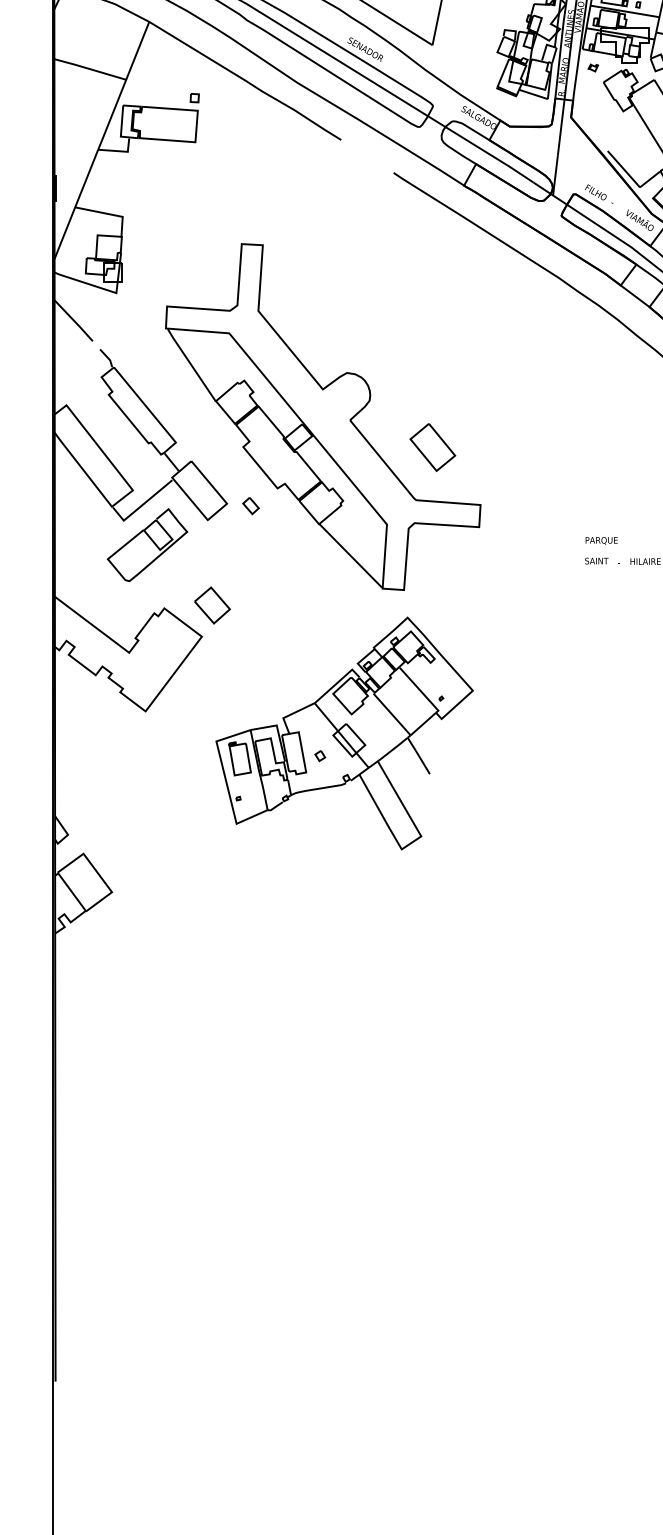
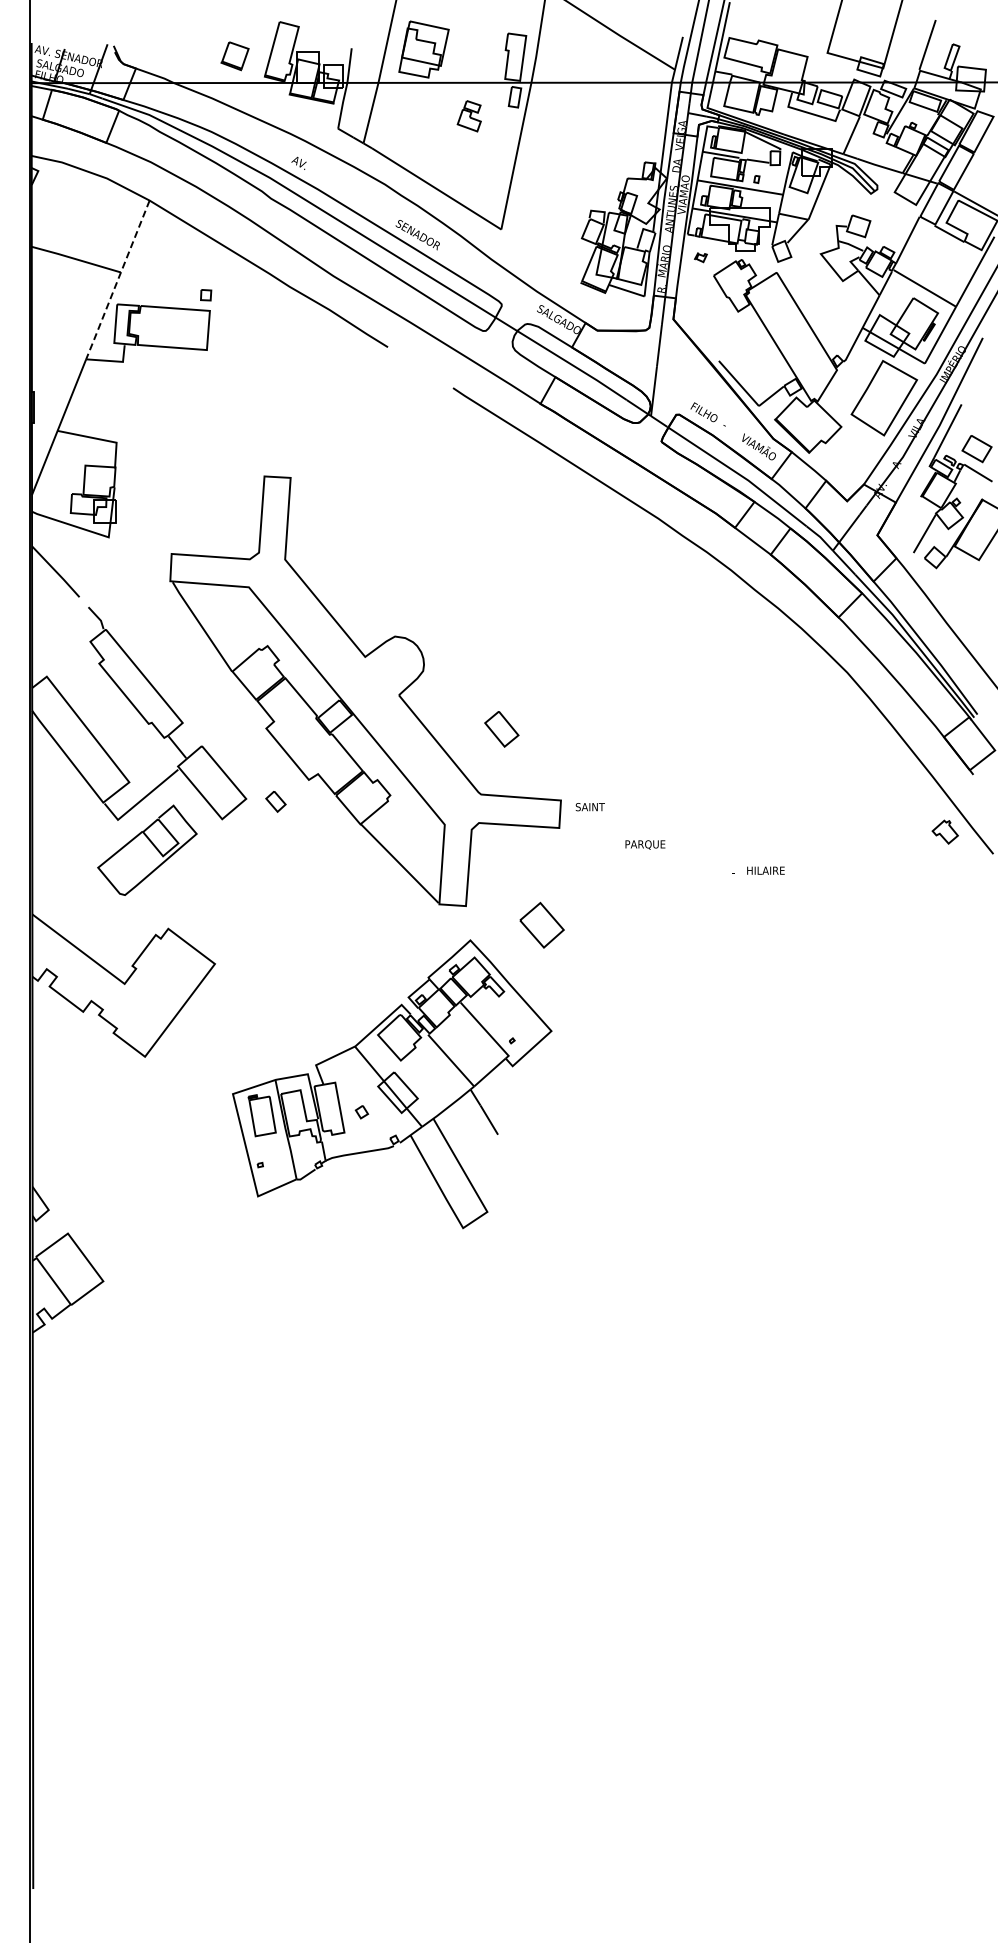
line: (123, 87) -> (117, 281), solid -> dashed
part: (432, 447) -> (501, 729), size x0.6
text: (601, 540) -> (645, 844), moved
text: (596, 561) -> (589, 807), moved
part: (212, 604) -> (541, 924), moved

